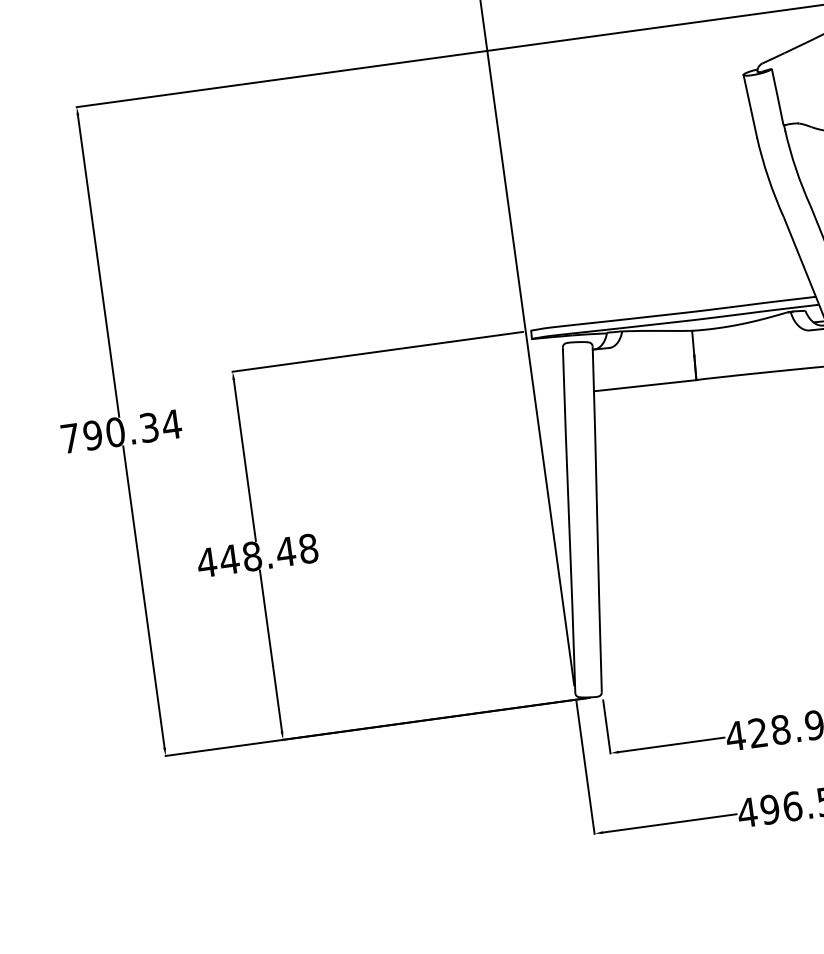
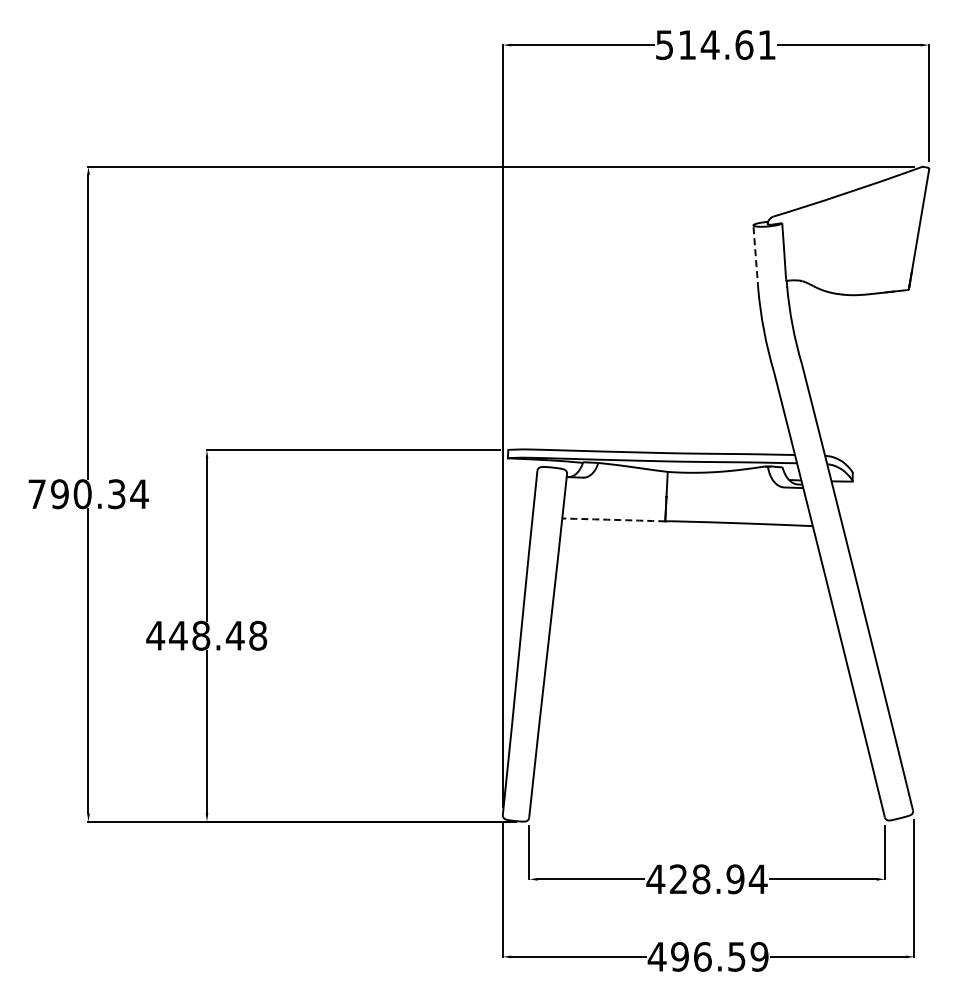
line: (749, 106) -> (755, 257), solid -> dashed
arc: (644, 385) -> (613, 519), solid -> dashed

